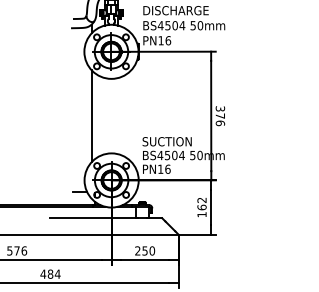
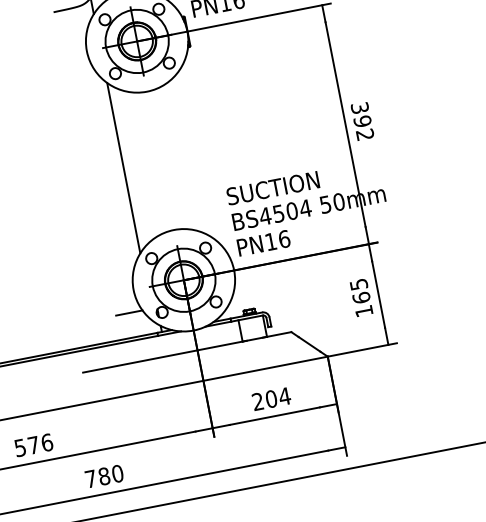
text: (220, 119) -> (364, 127), 376 -> 392
text: (201, 199) -> (357, 283), 162 -> 165
text: (148, 250) -> (277, 397), 250 -> 204
text: (50, 273) -> (103, 475), 484 -> 780

